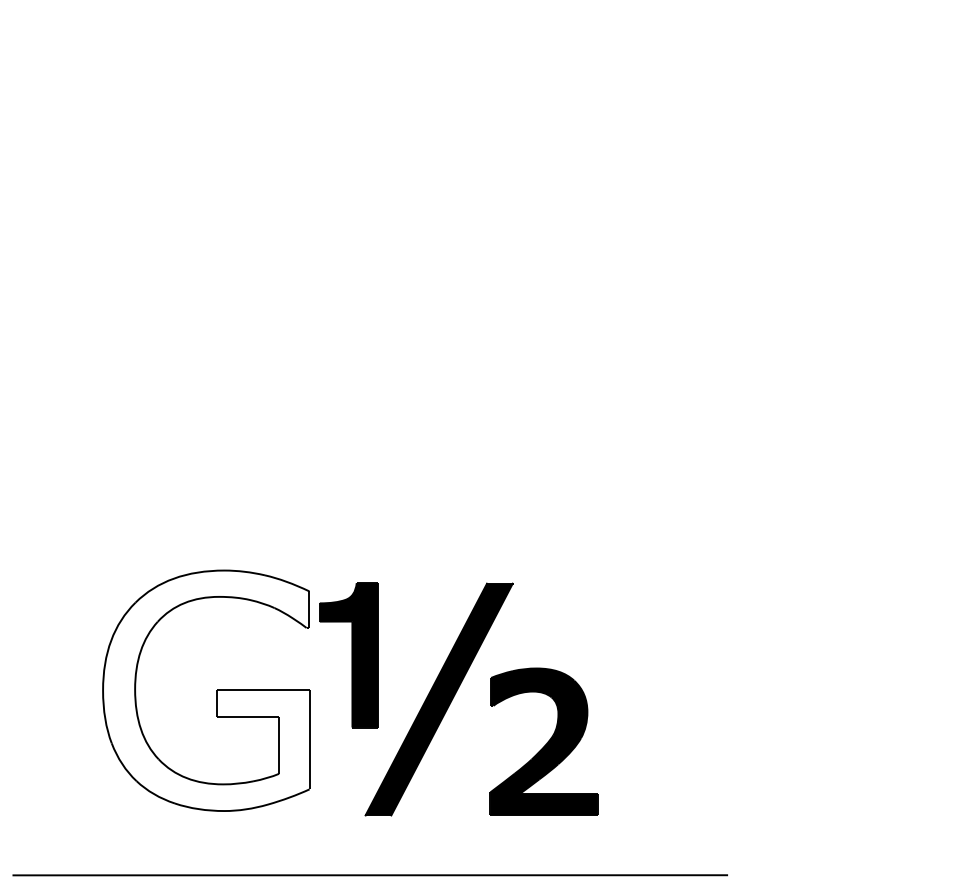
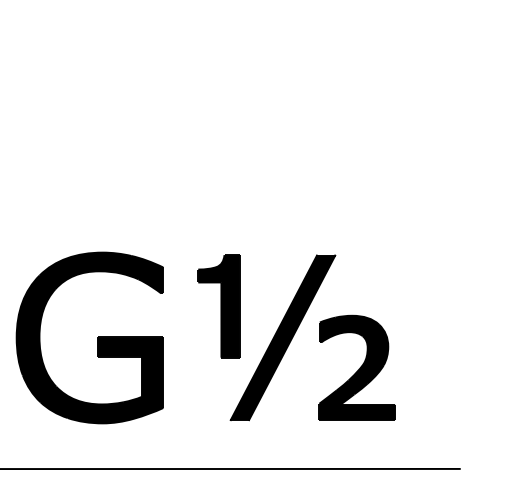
fill: (206, 690) -> (90, 337), added
part: (458, 699) -> (296, 337), moved

